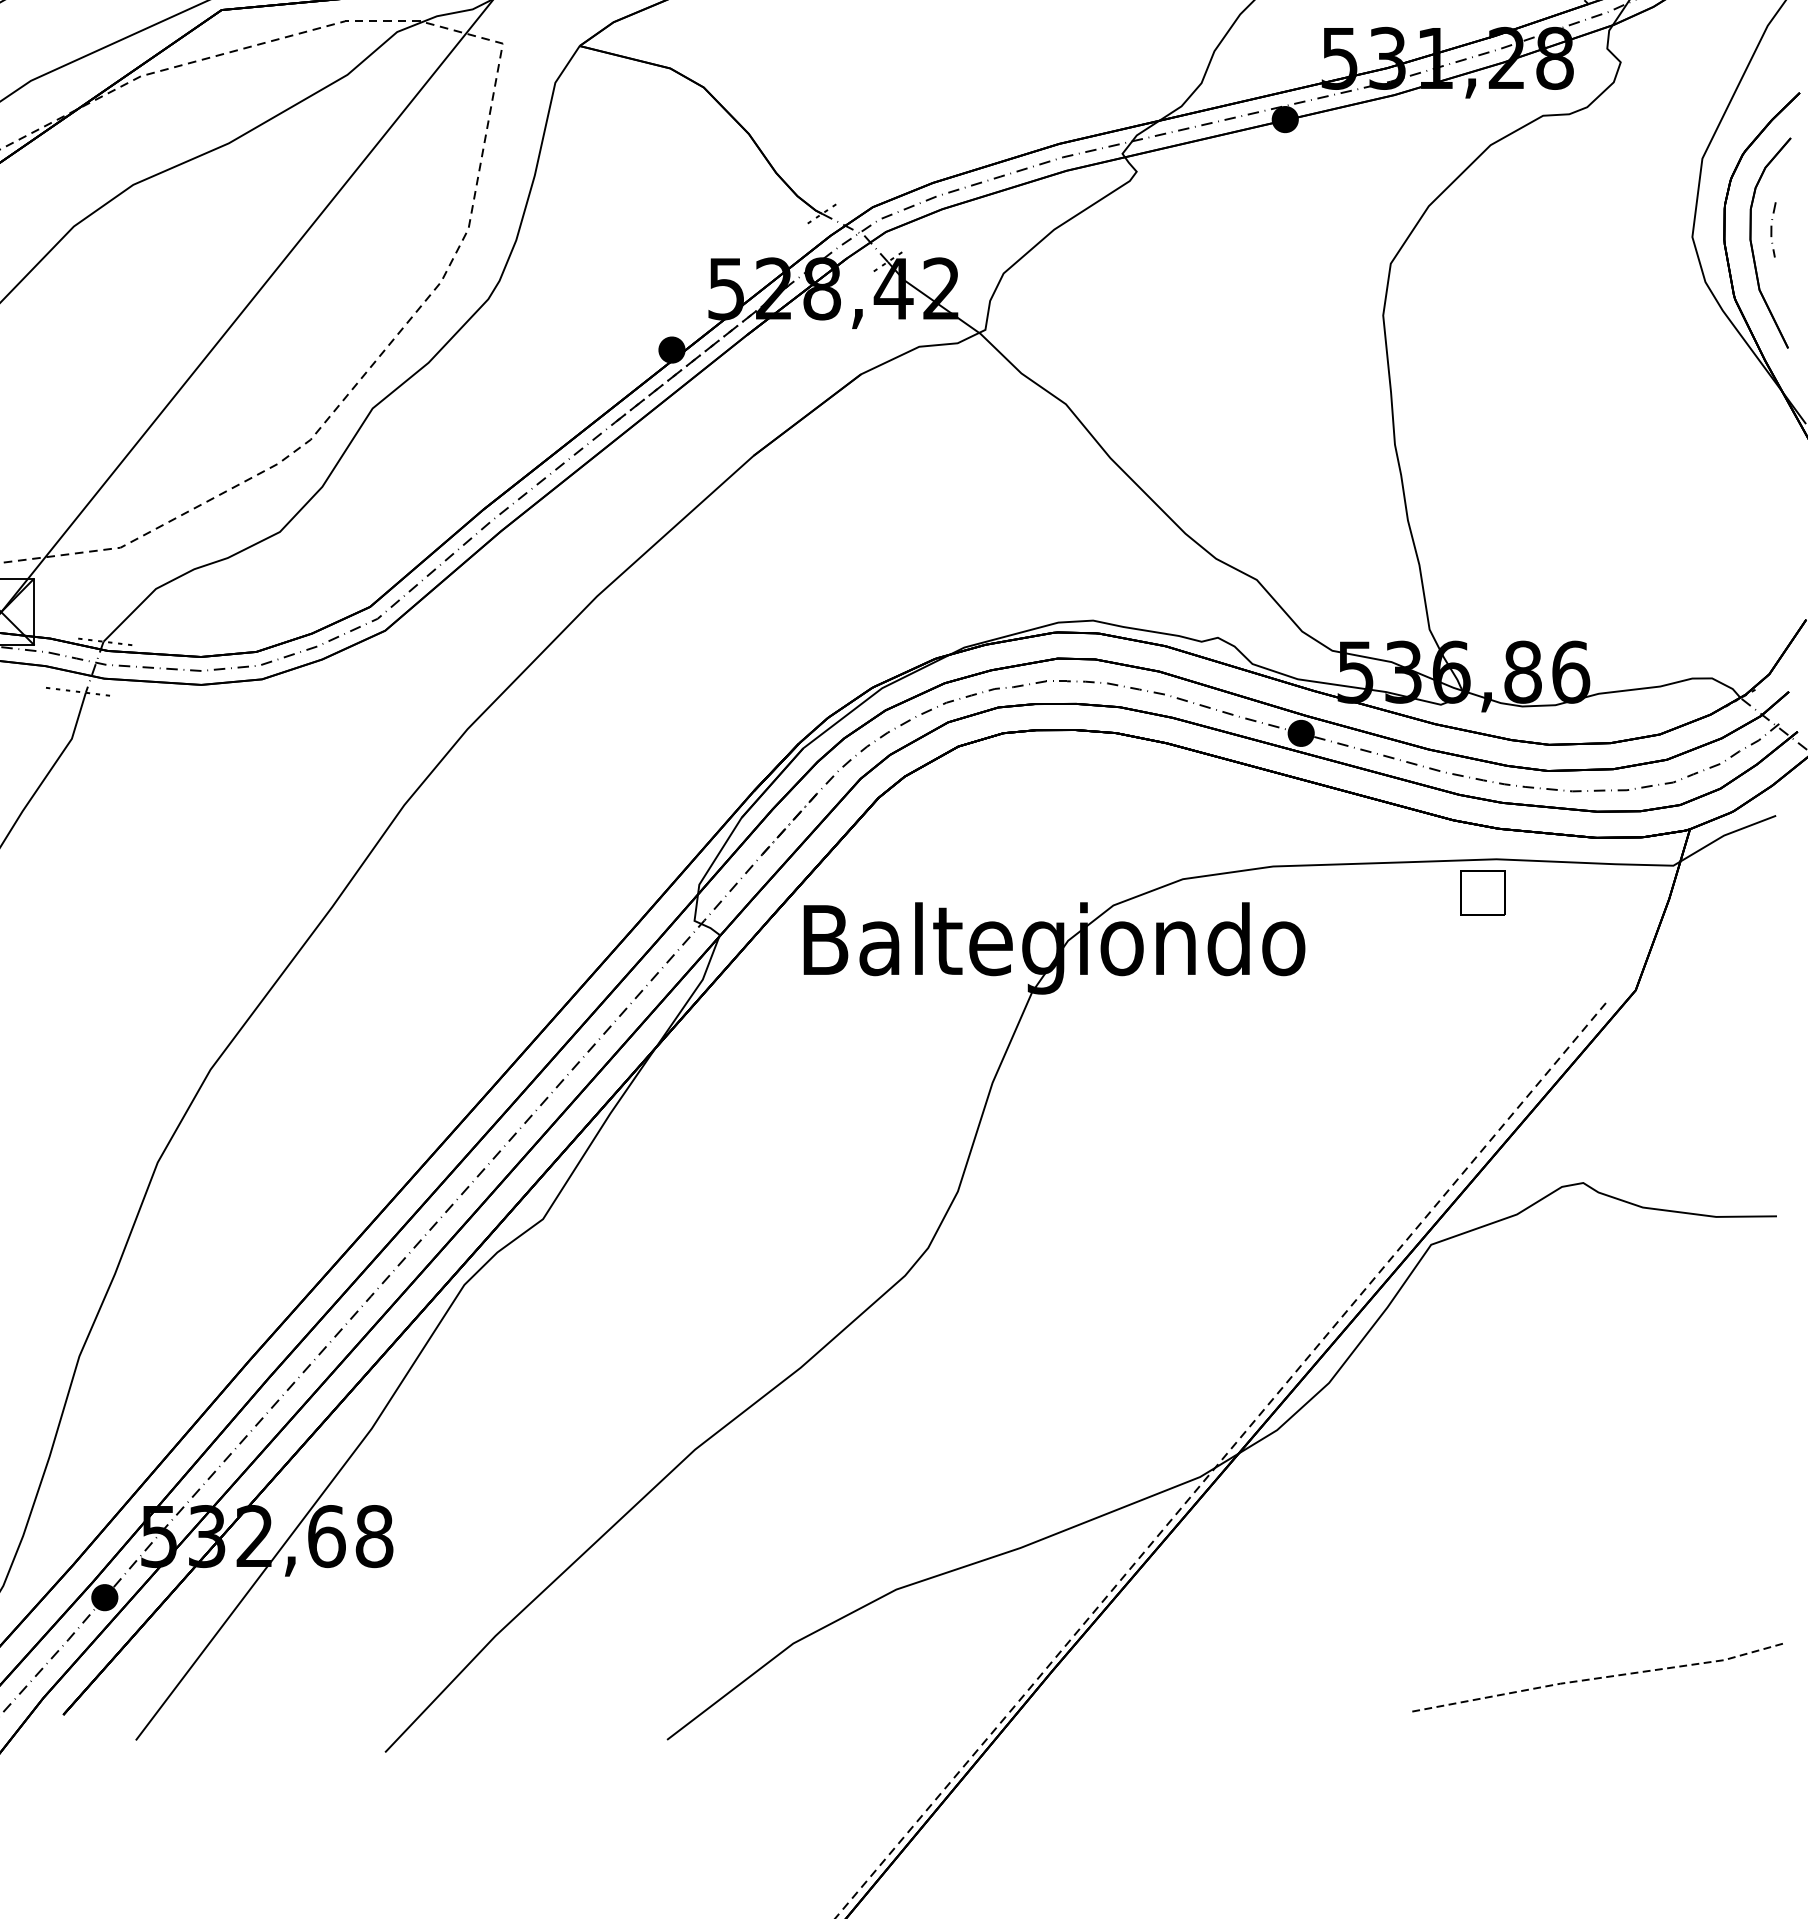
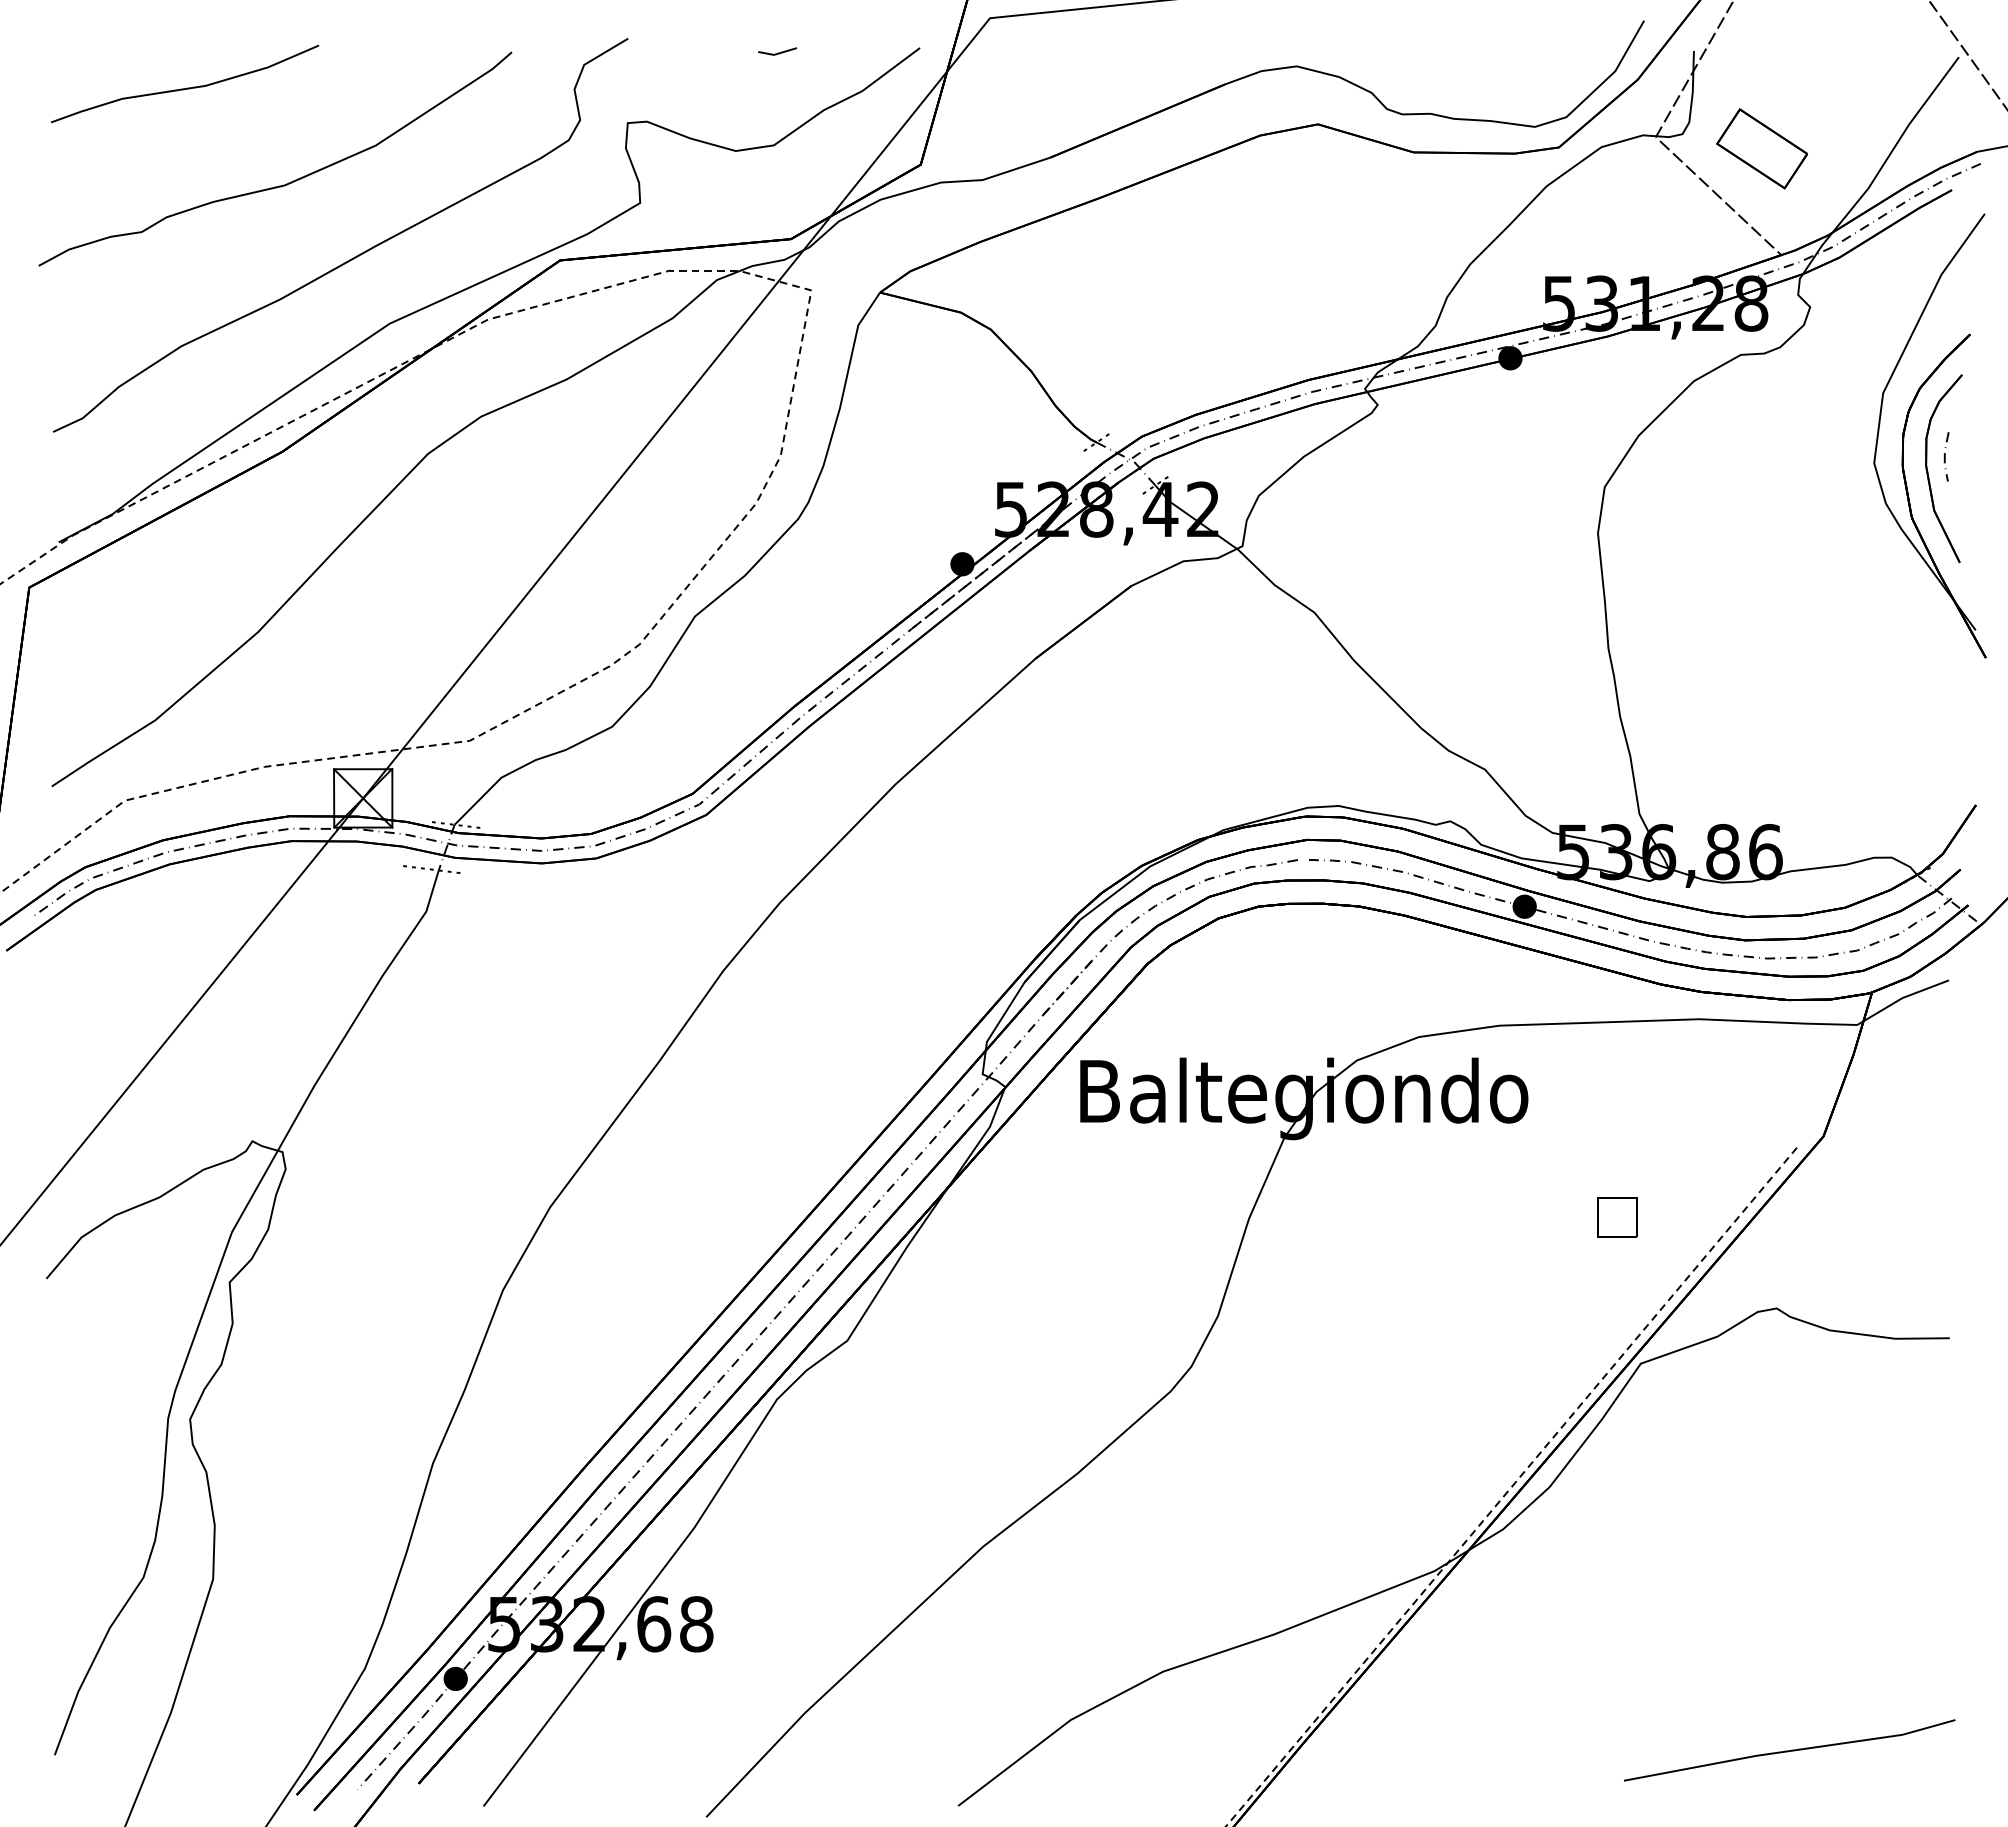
part: (1483, 893) -> (1617, 1217), moved
line: (1597, 1678) -> (1789, 1751), dashed -> solid

